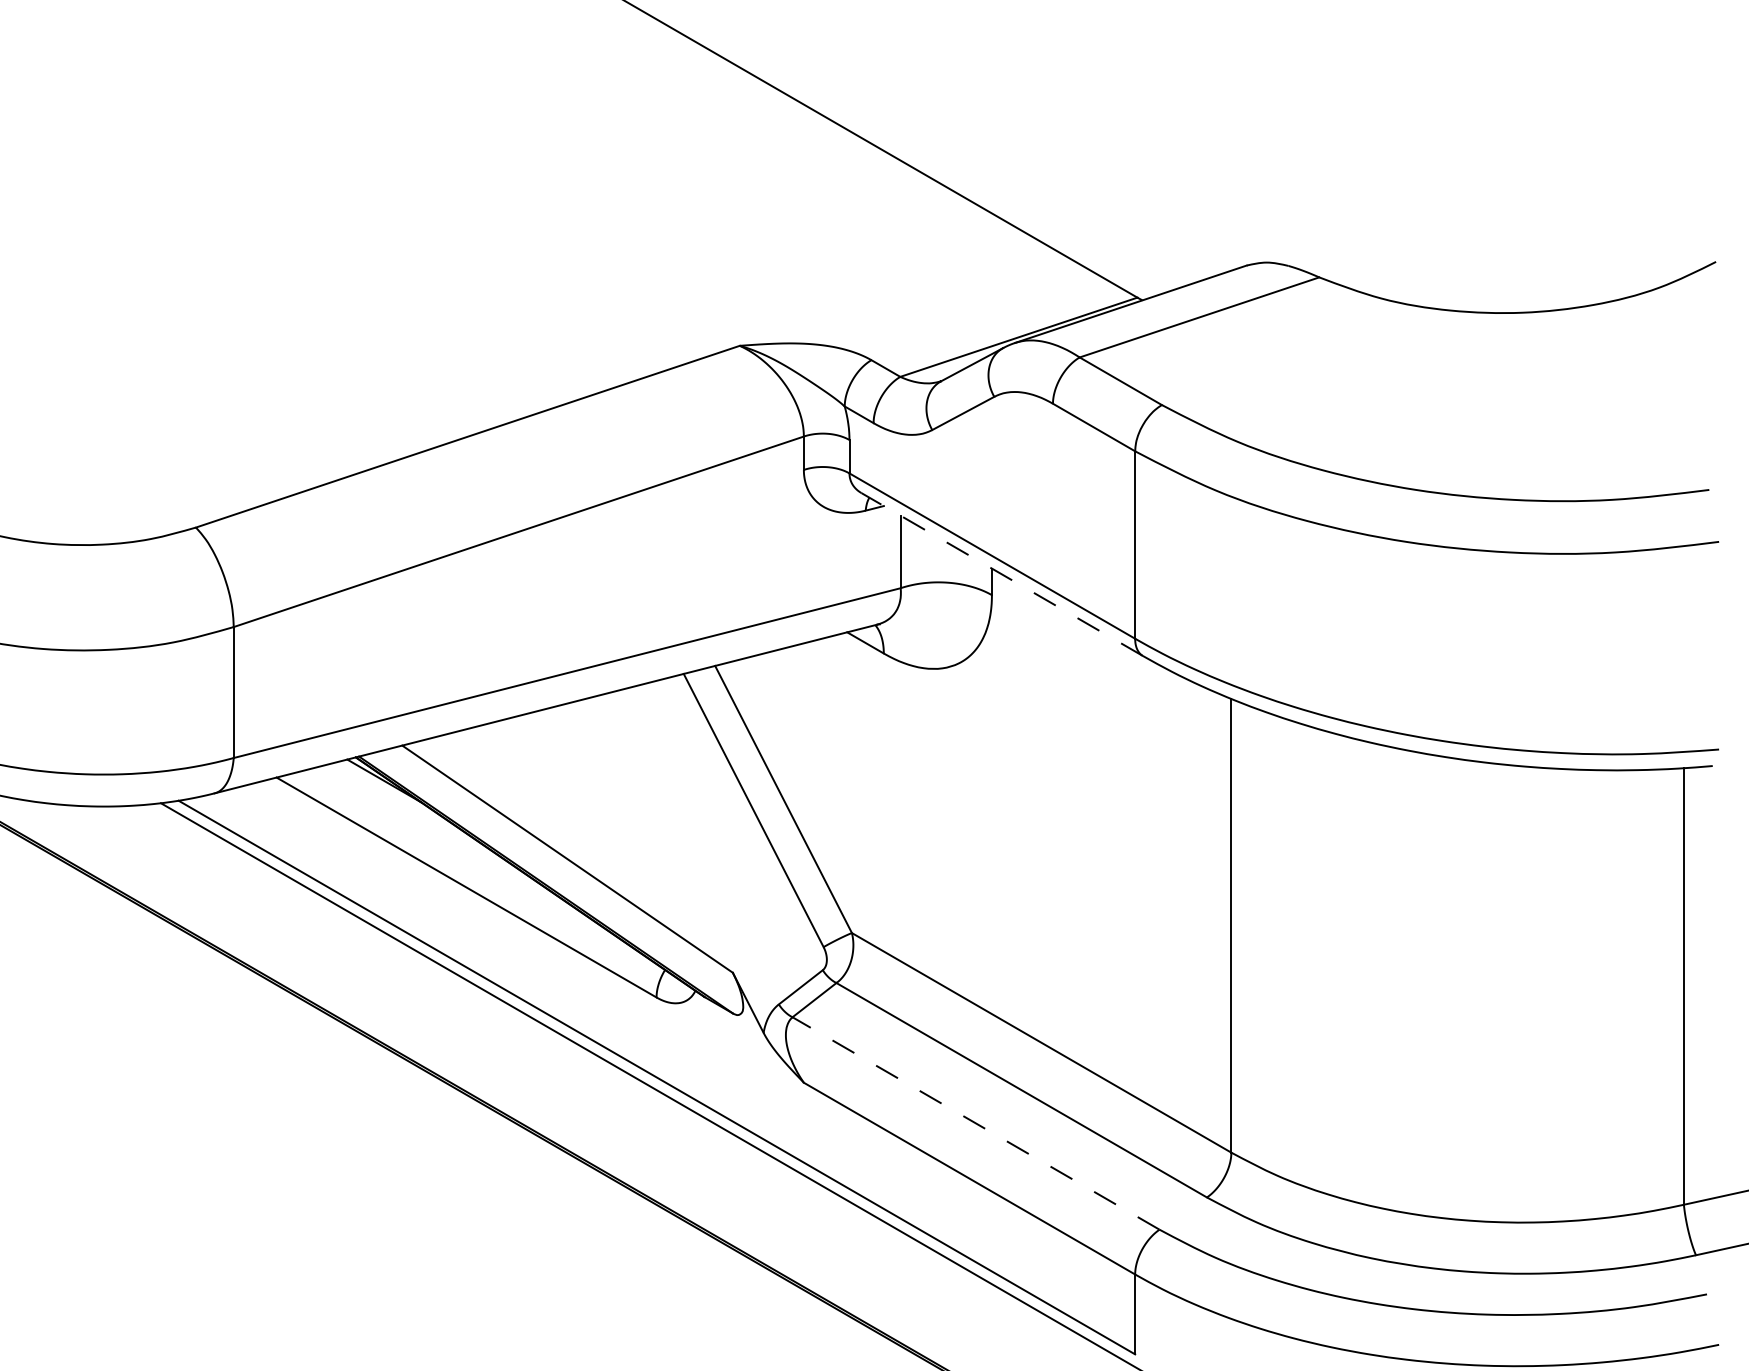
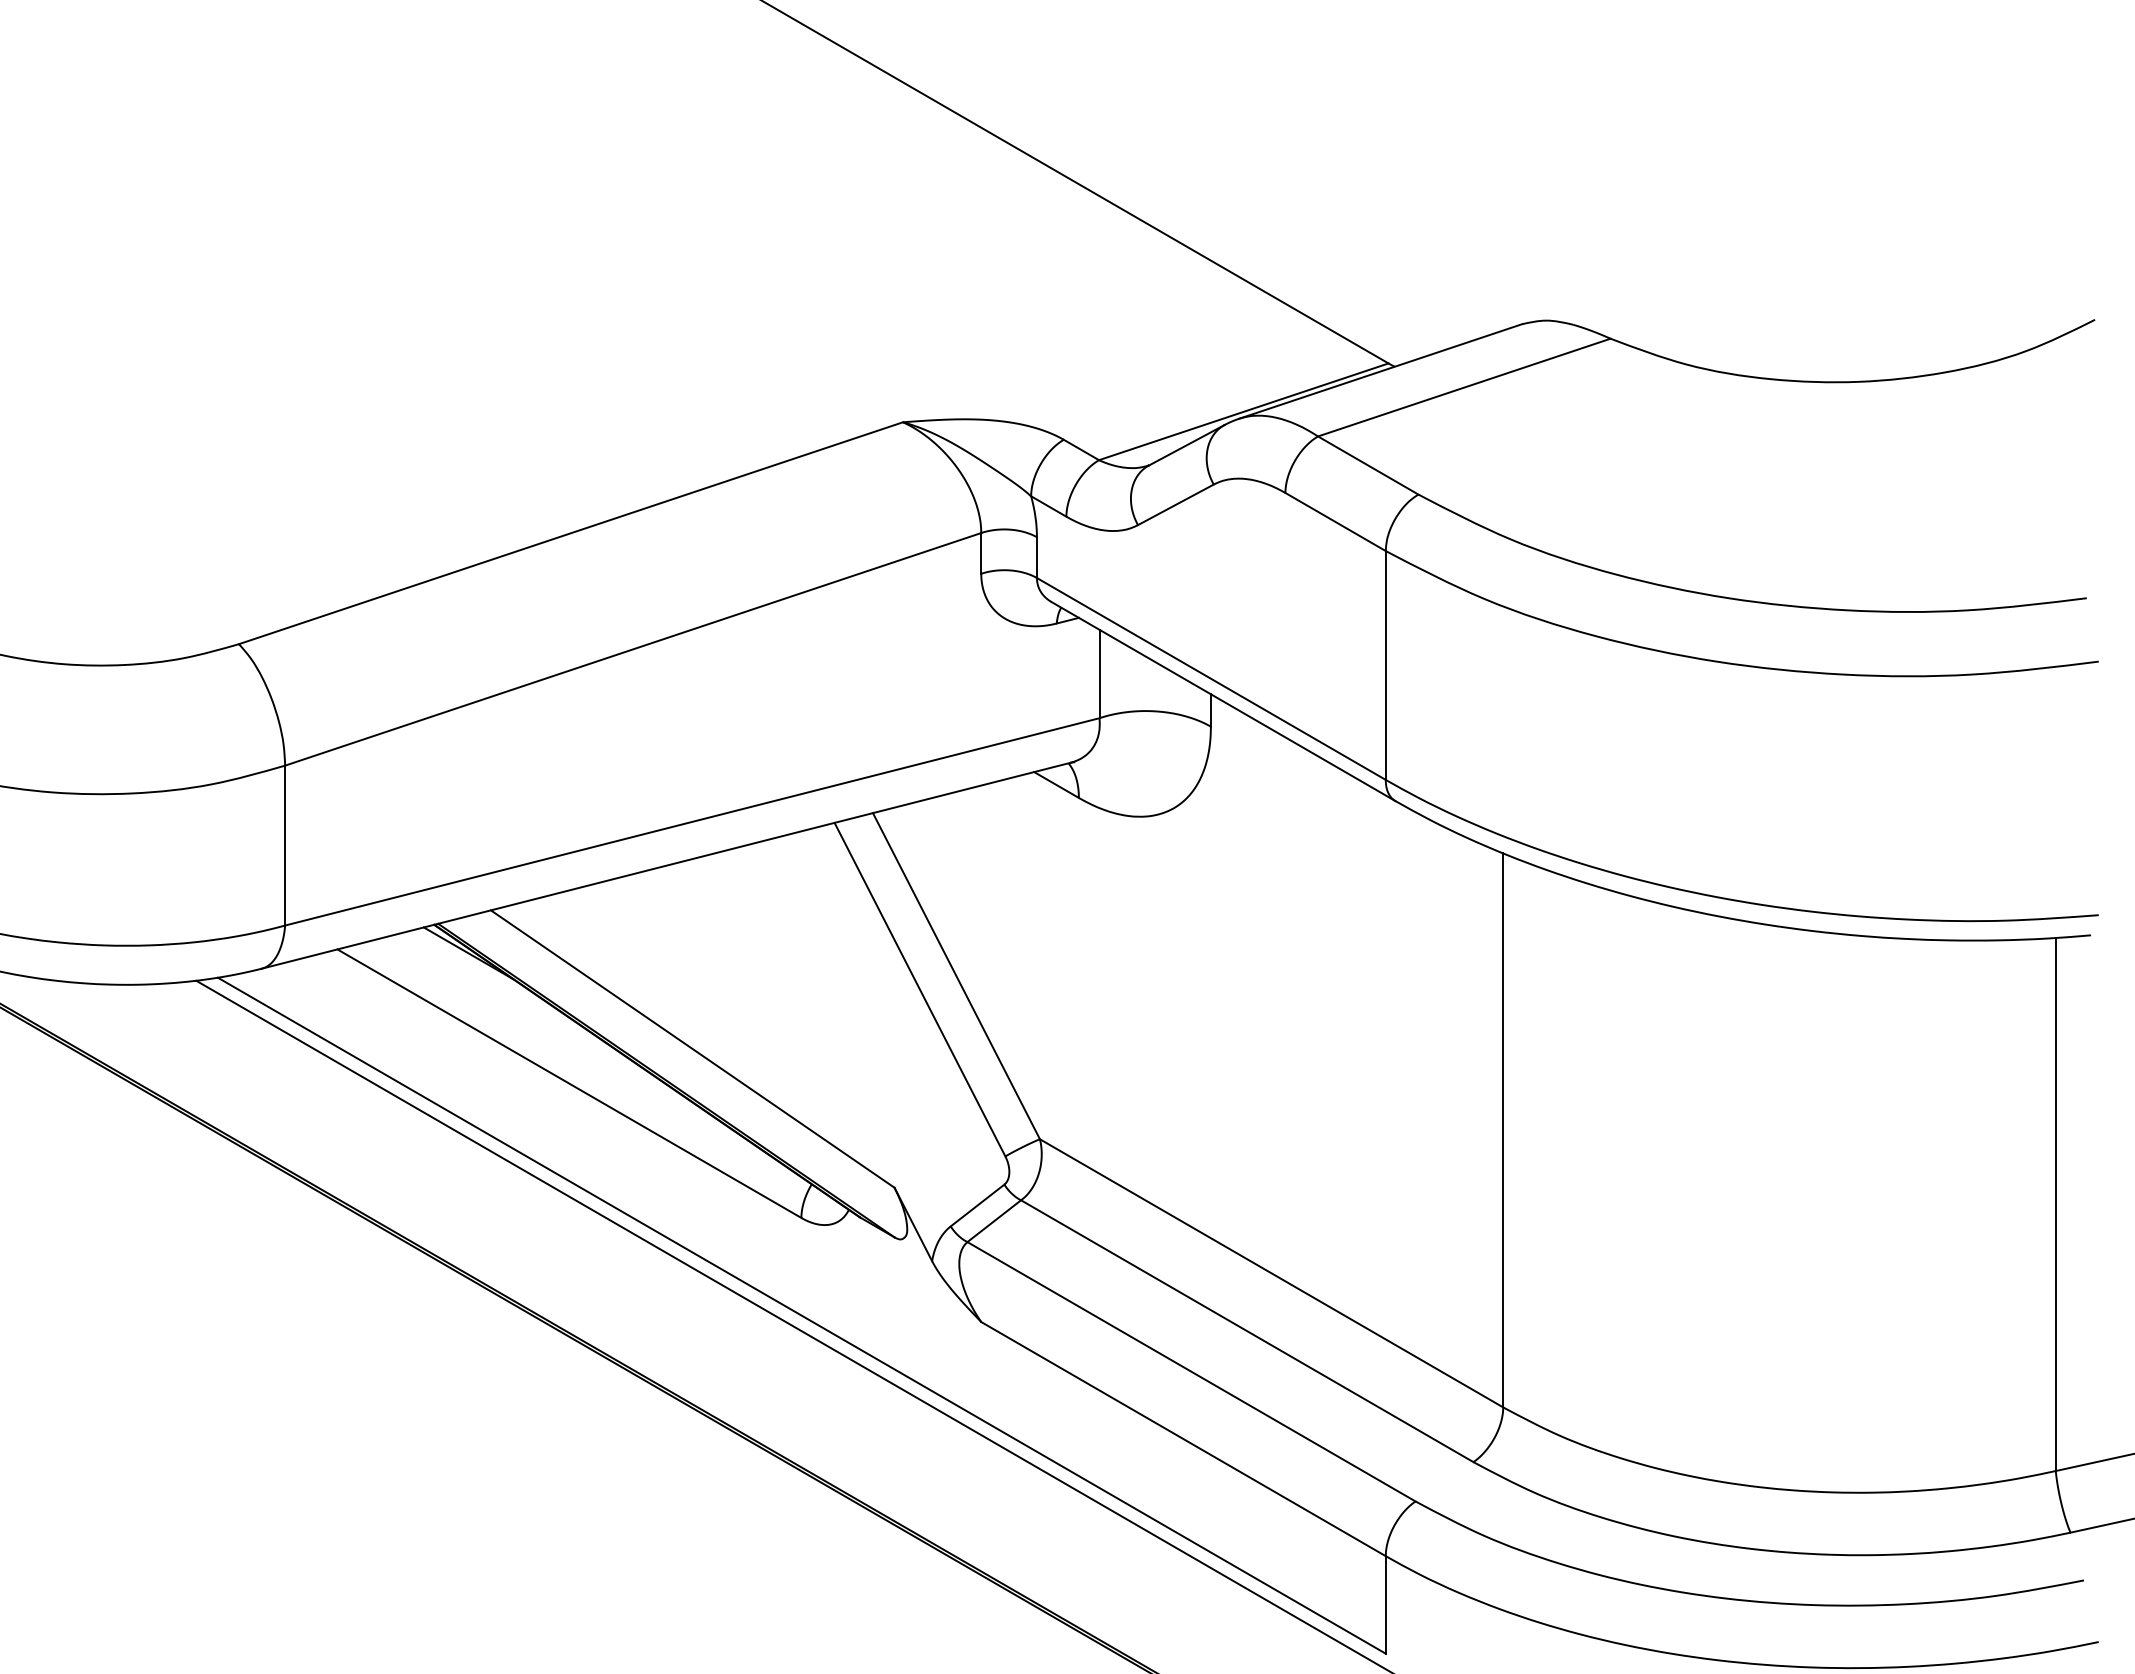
line: (1002, 574) -> (1223, 701), dashed -> solid
line: (976, 1123) -> (1191, 1371), dashed -> solid

